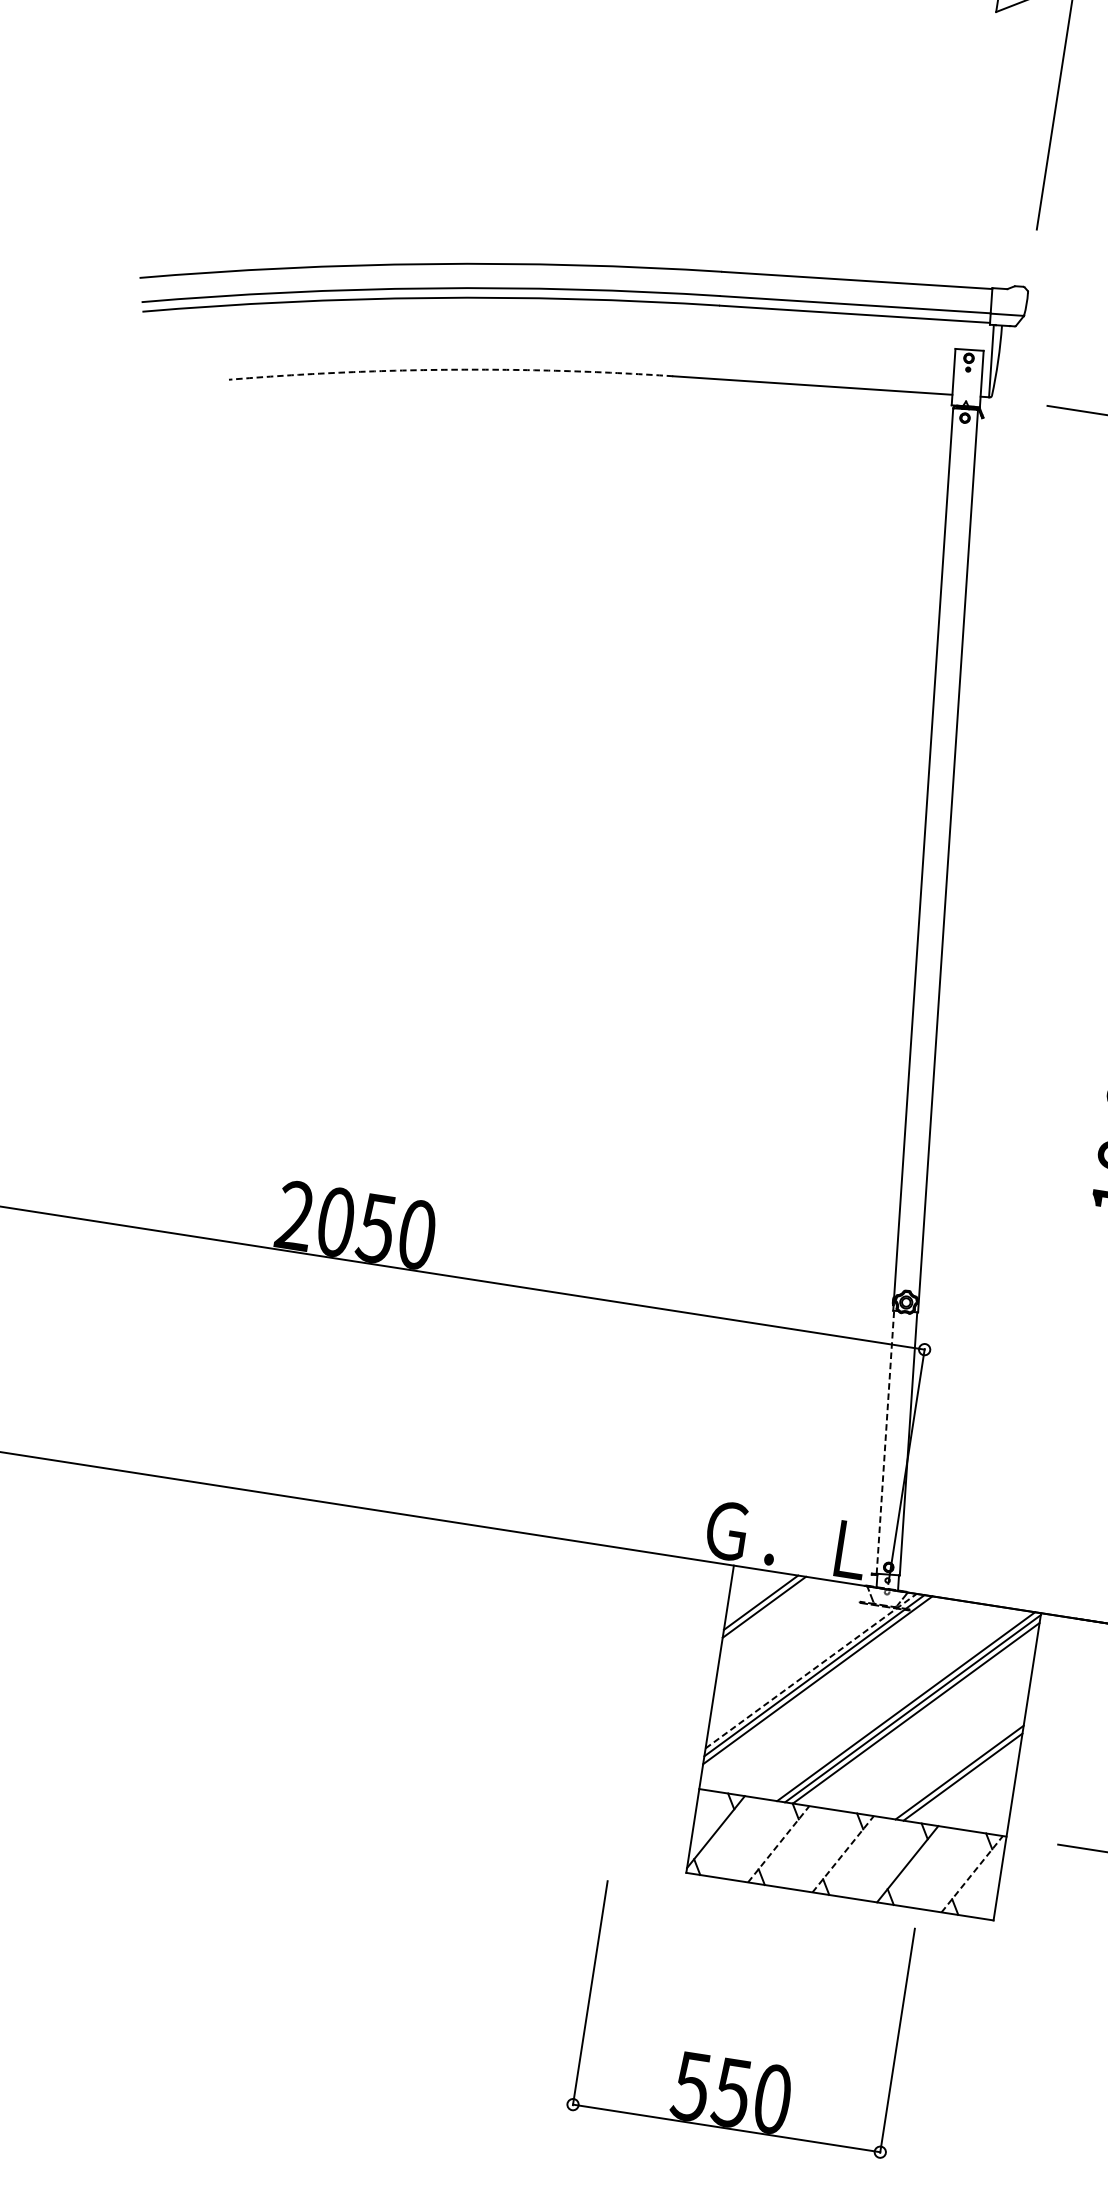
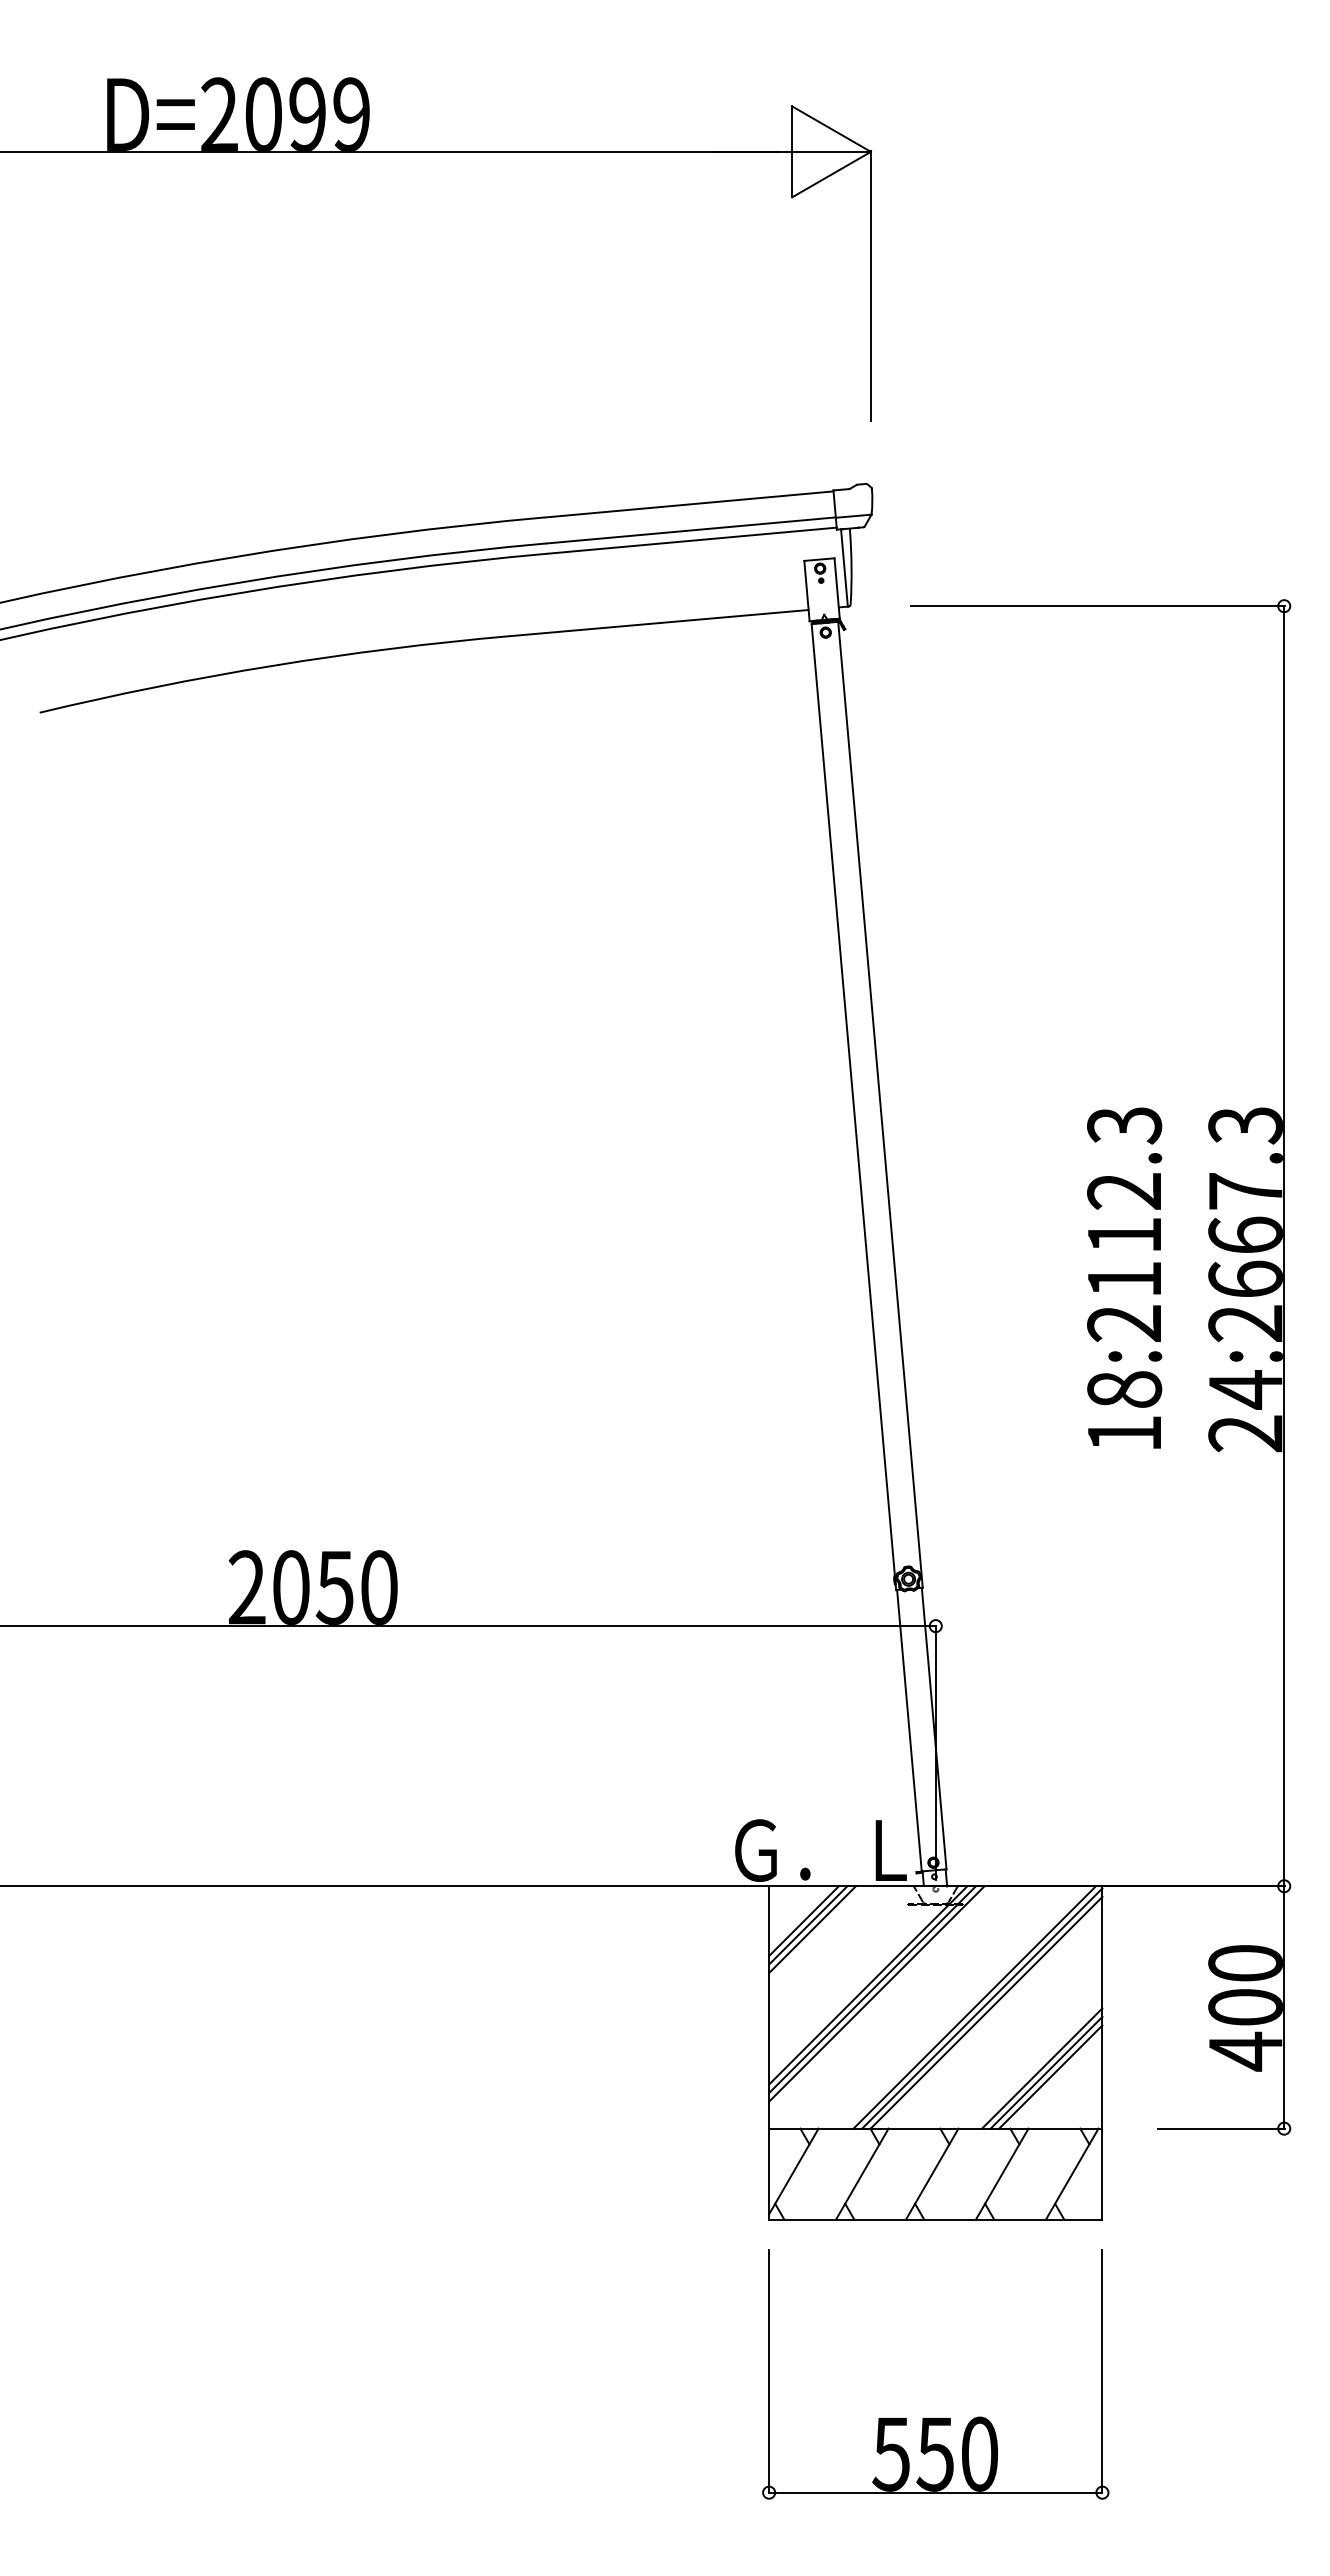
arc: (451, 369) -> (273, 665), dashed -> solid
line: (885, 1442) -> (909, 1730), dashed -> solid
line: (767, 1611) -> (812, 1929), added
line: (811, 1671) -> (868, 1985), dashed -> solid
line: (966, 1781) -> (1050, 2076), added
line: (778, 1843) -> (862, 2173), dashed -> solid
line: (843, 1853) -> (932, 2173), dashed -> solid
line: (972, 1873) -> (1072, 2173), dashed -> solid
part: (736, 2060) -> (935, 2418), moved

